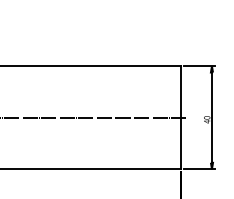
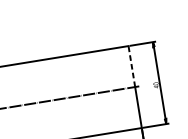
line: (181, 91) -> (132, 66), solid -> dashed

